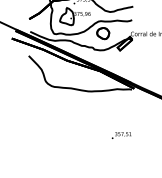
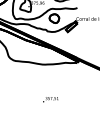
text: (121, 135) -> (50, 99), moved

